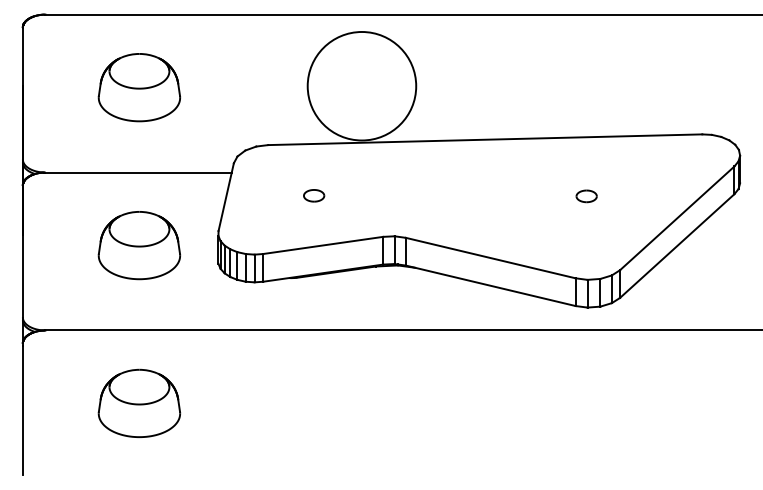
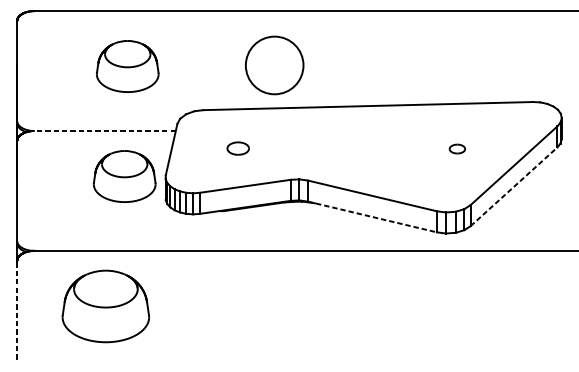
circle: (361, 85) -> (274, 64), size x0.7
part: (138, 87) -> (127, 66), moved
line: (138, 172) -> (105, 130), solid -> dashed
part: (314, 195) -> (238, 148), size x1.4
part: (586, 196) -> (457, 149), moved
part: (138, 245) -> (123, 176), moved
line: (677, 245) -> (514, 186), solid -> dashed
line: (491, 285) -> (373, 216), solid -> dashed
part: (138, 402) -> (105, 305), size x1.4
line: (22, 410) -> (16, 311), solid -> dashed

